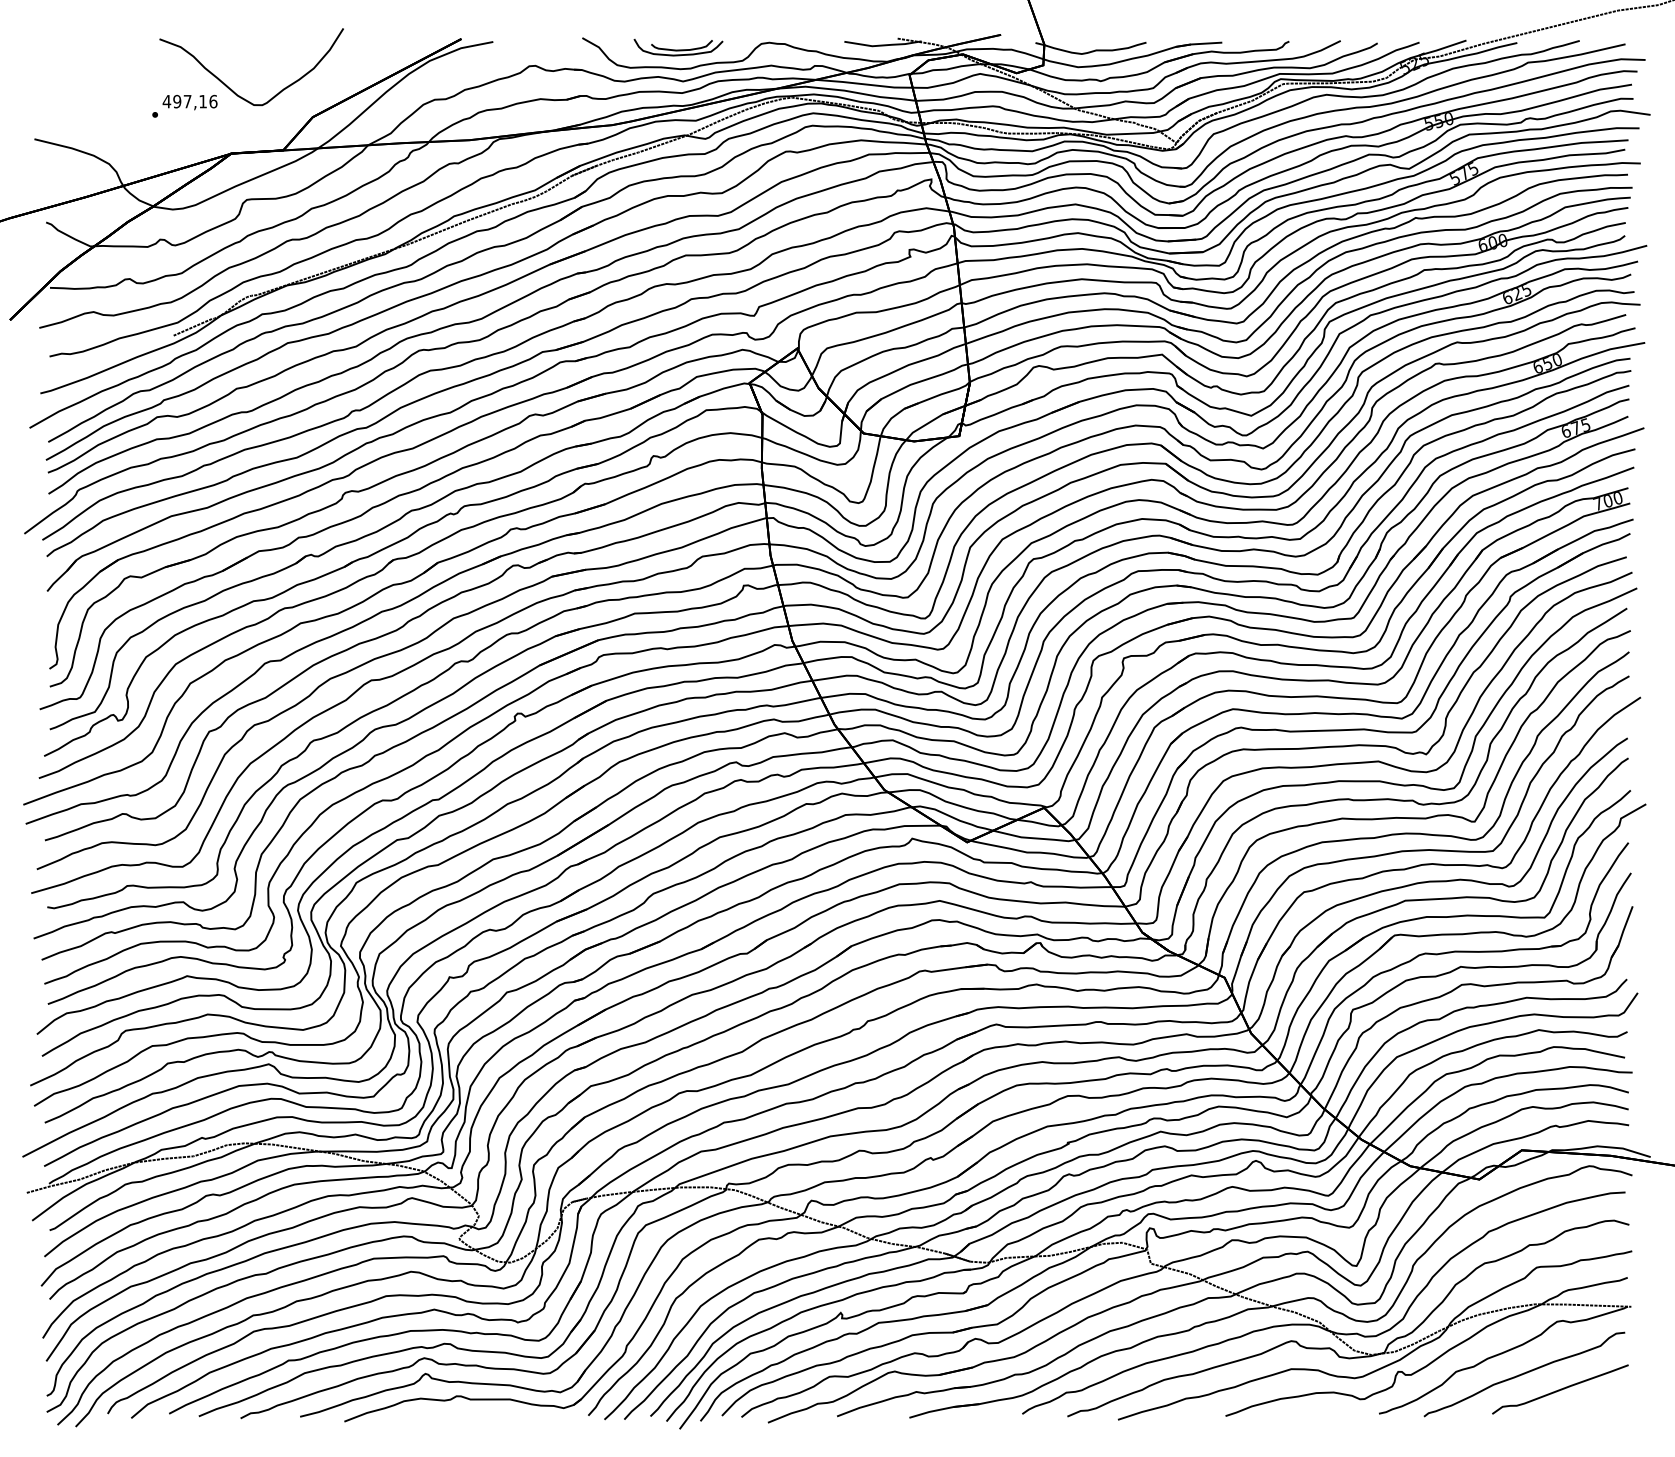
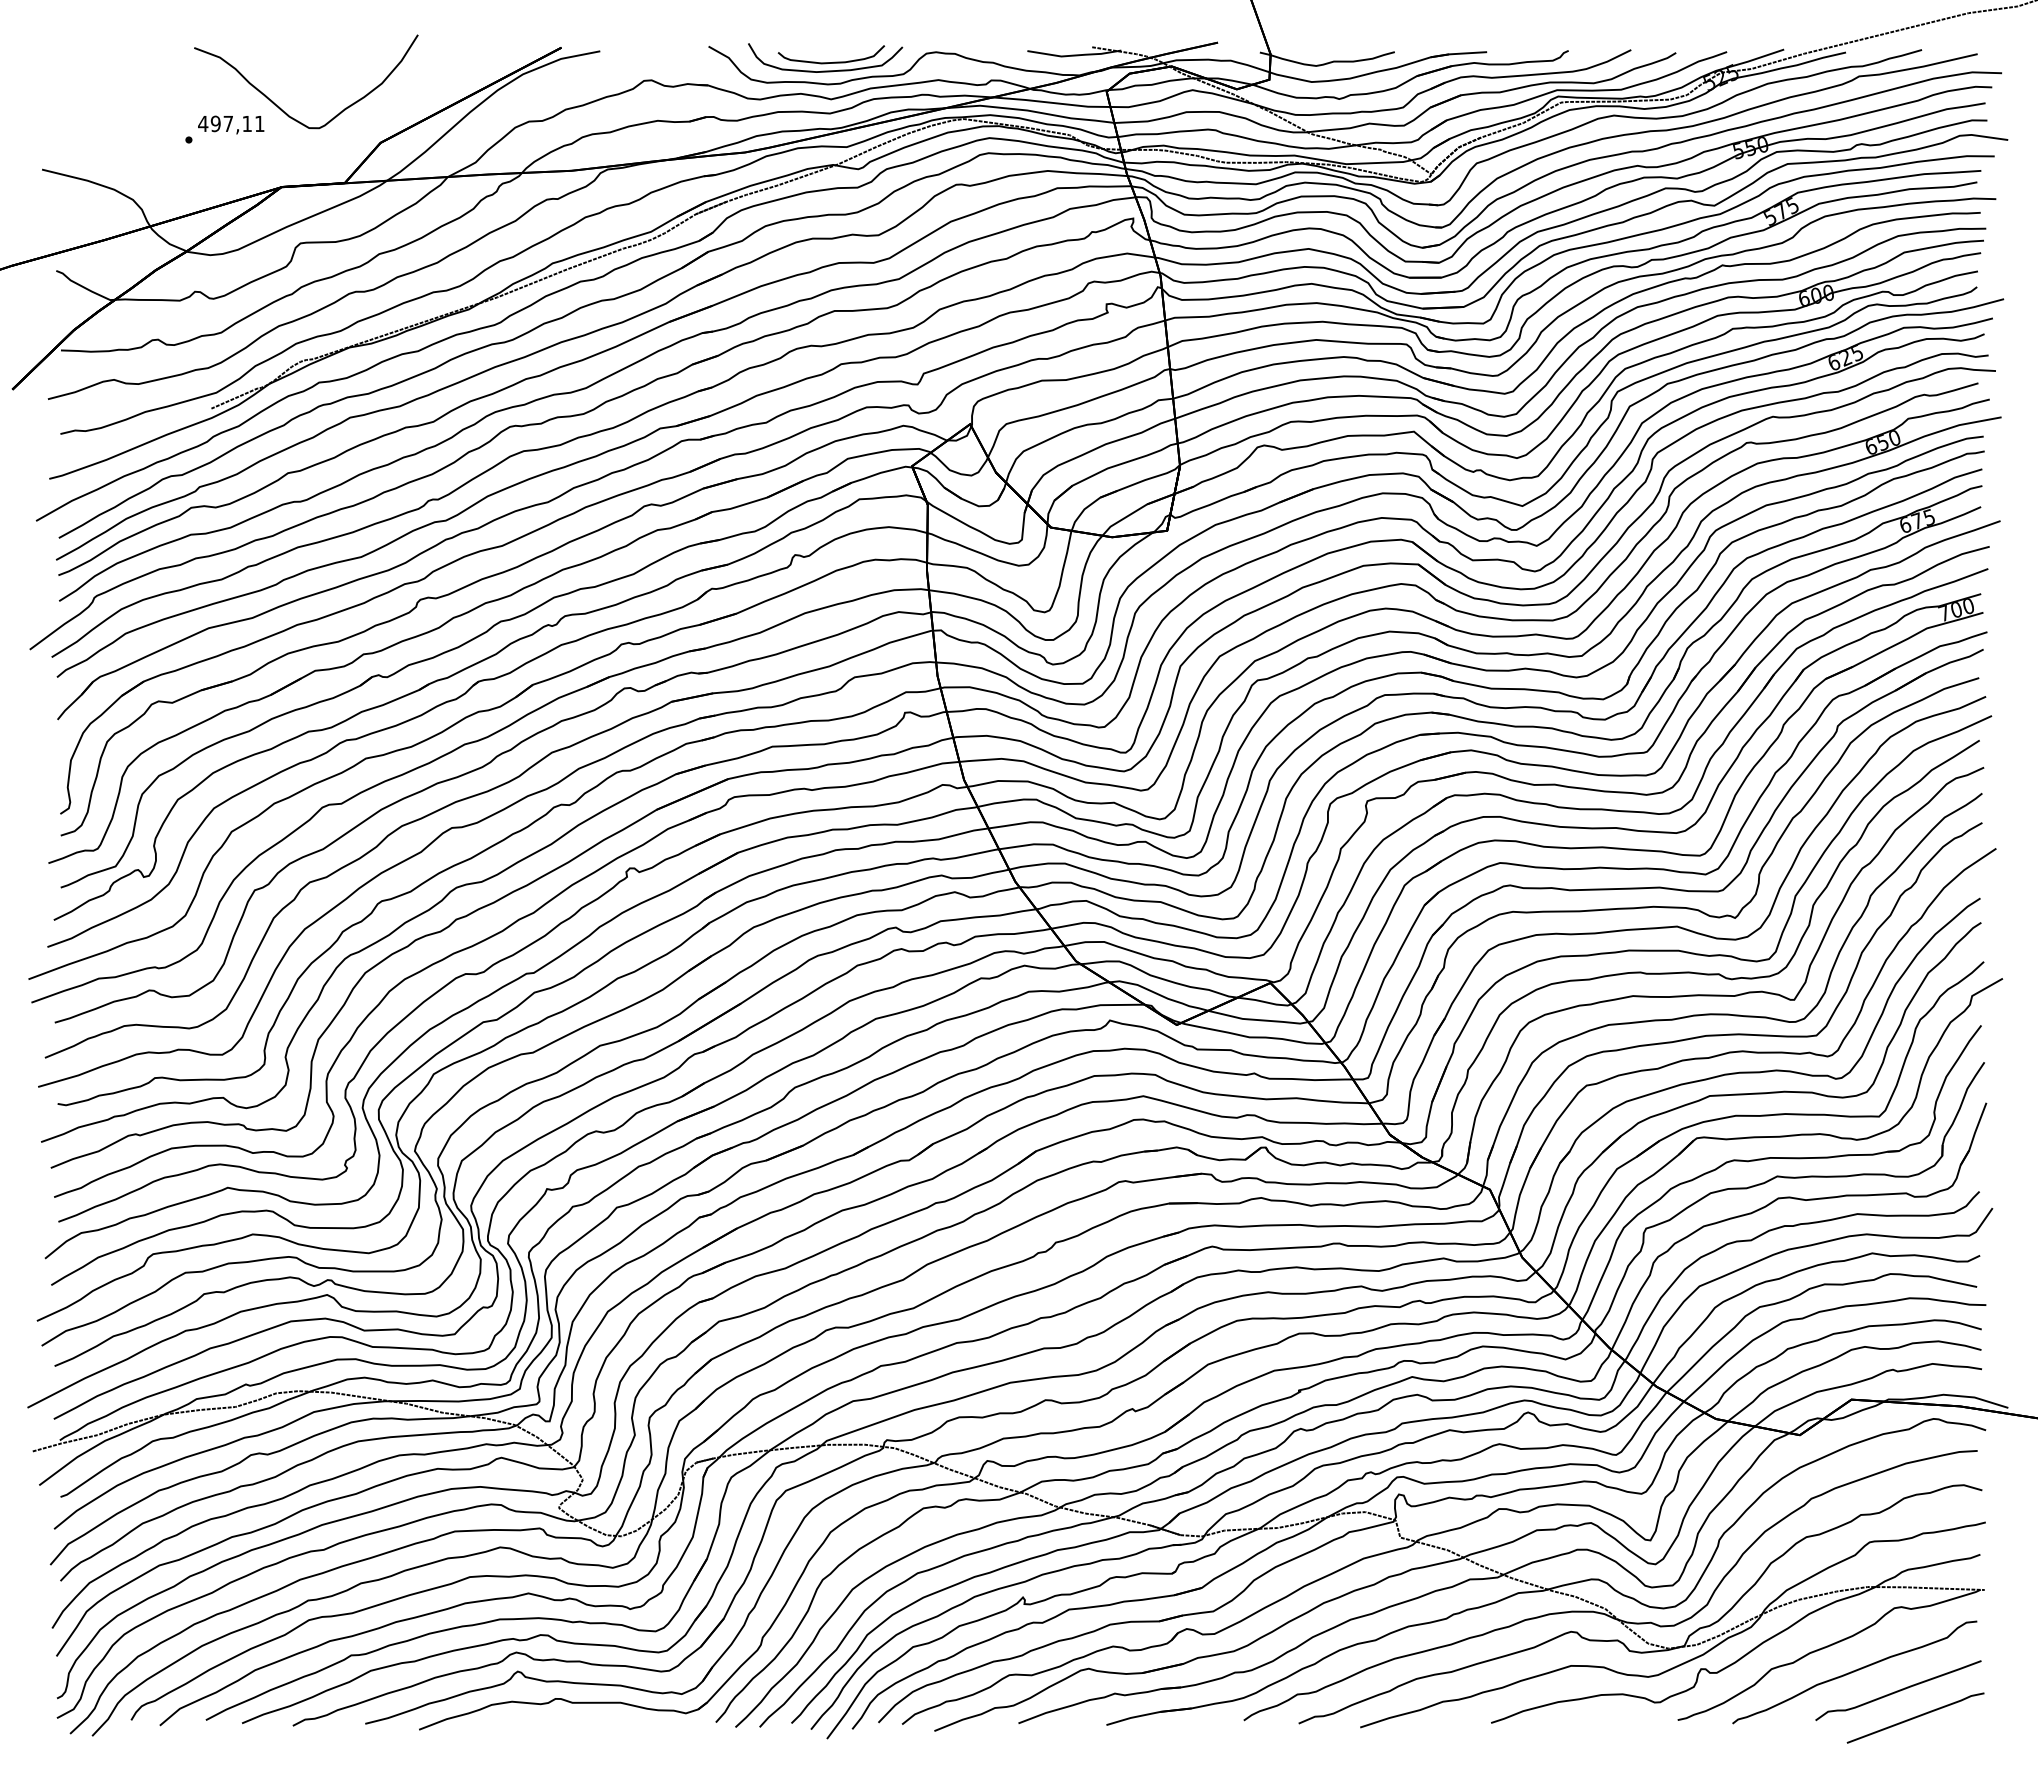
part: (678, 47) -> (825, 57), size x1.43
text: (213, 101) -> (259, 123), 497,16 -> 497,11
line: (1574, 1411) -> (1915, 1717), added

